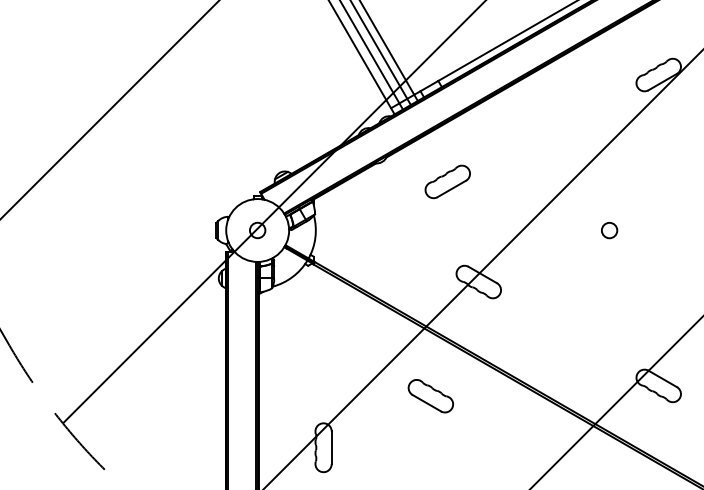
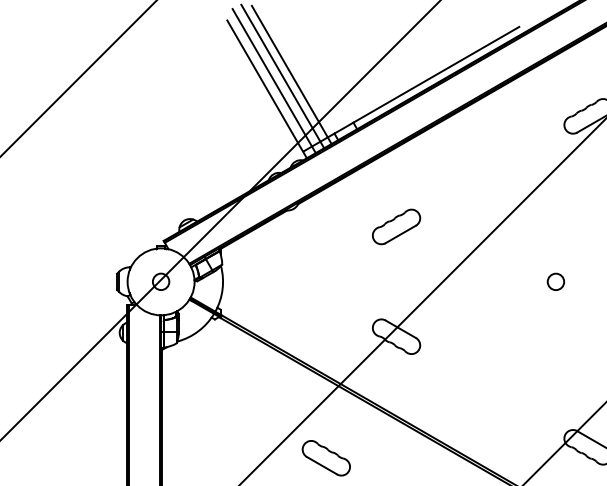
part: (447, 181) -> (396, 226), moved
circle: (609, 230) -> (555, 281), moved
part: (430, 396) -> (325, 458), moved

